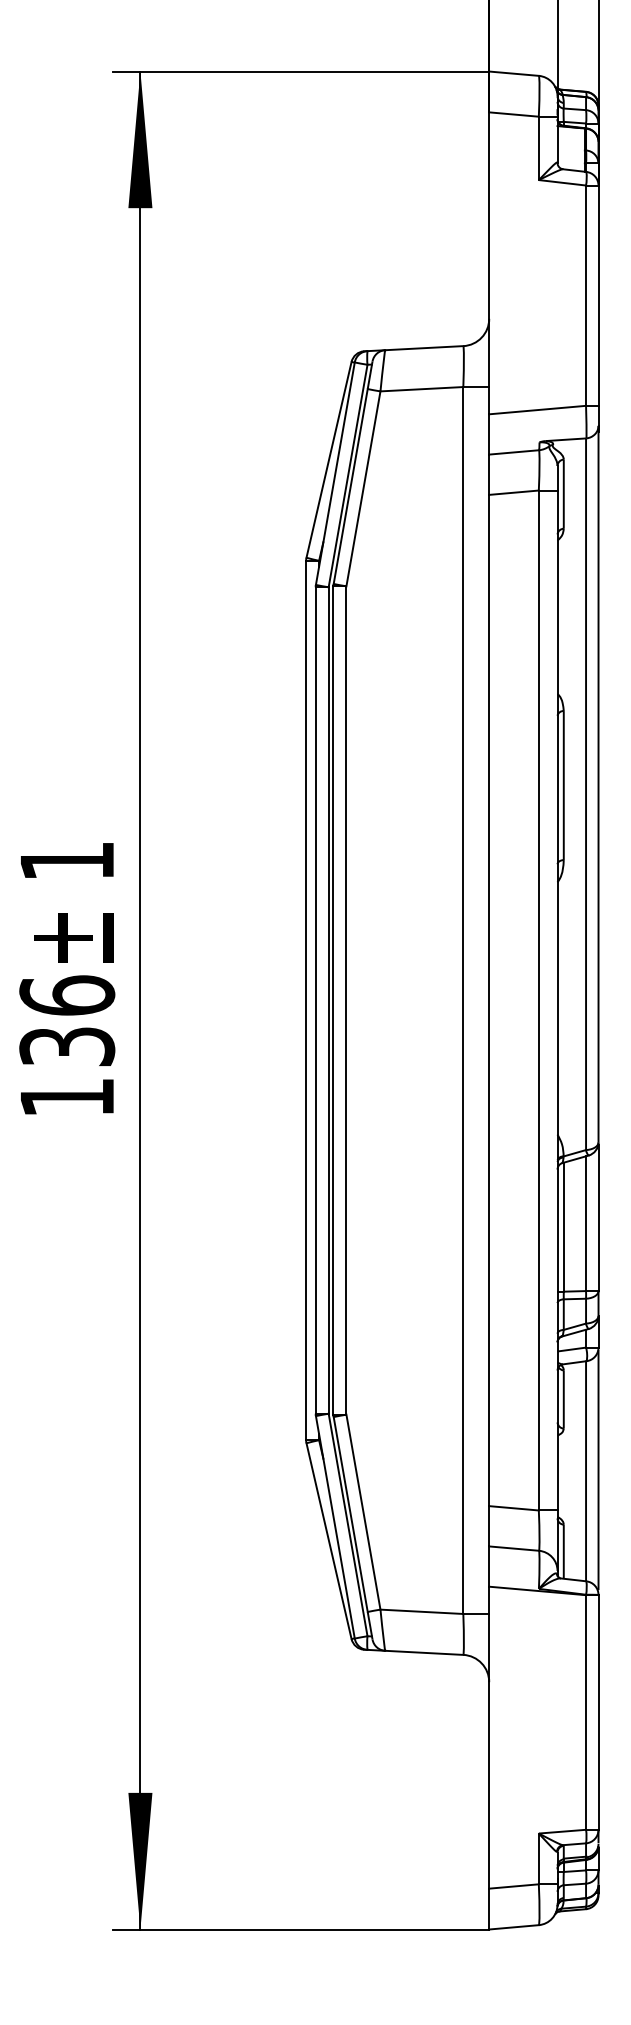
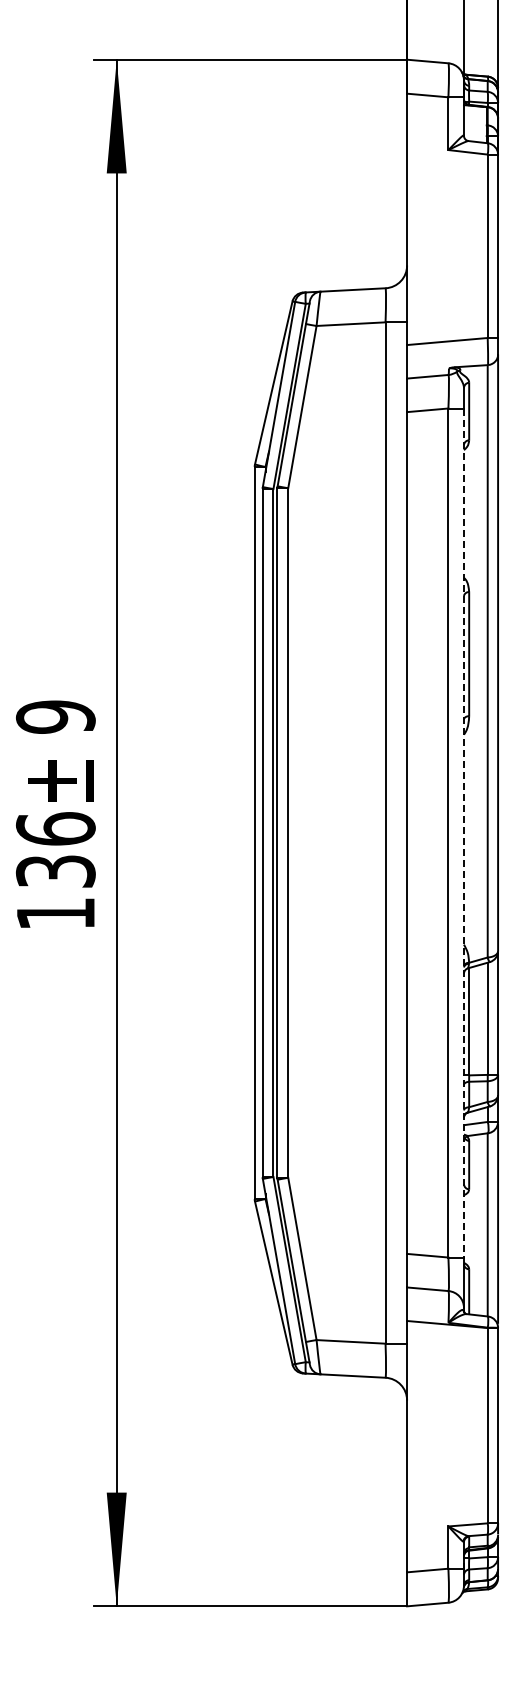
text: (66, 860) -> (55, 716), 1 -> 9
line: (556, 1001) -> (463, 833), solid -> dashed

